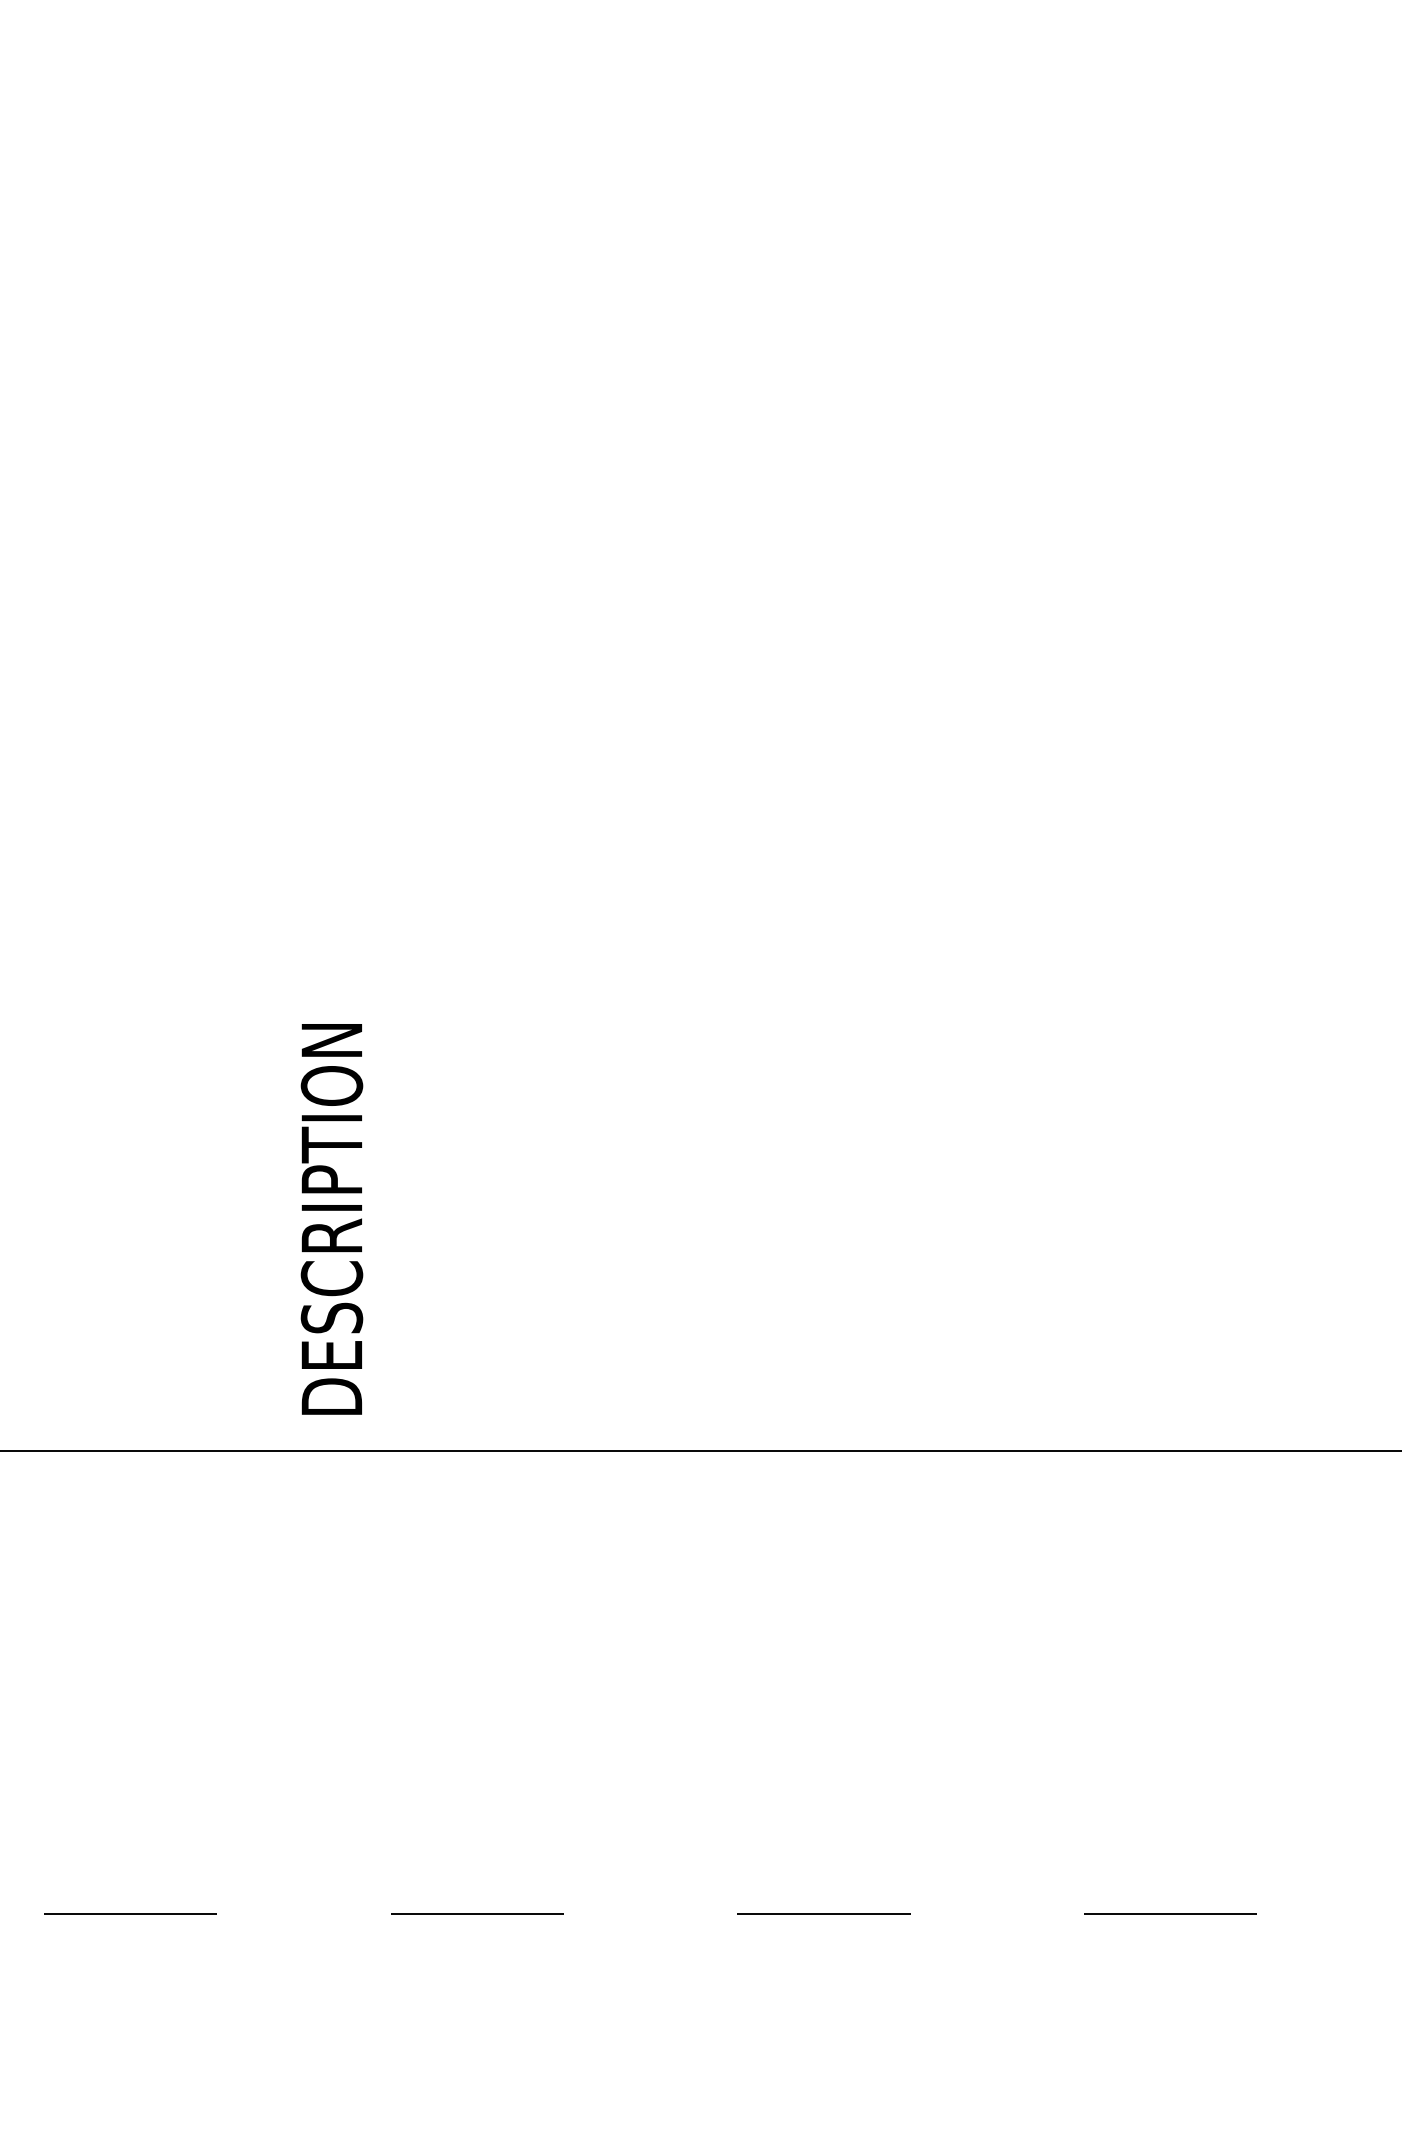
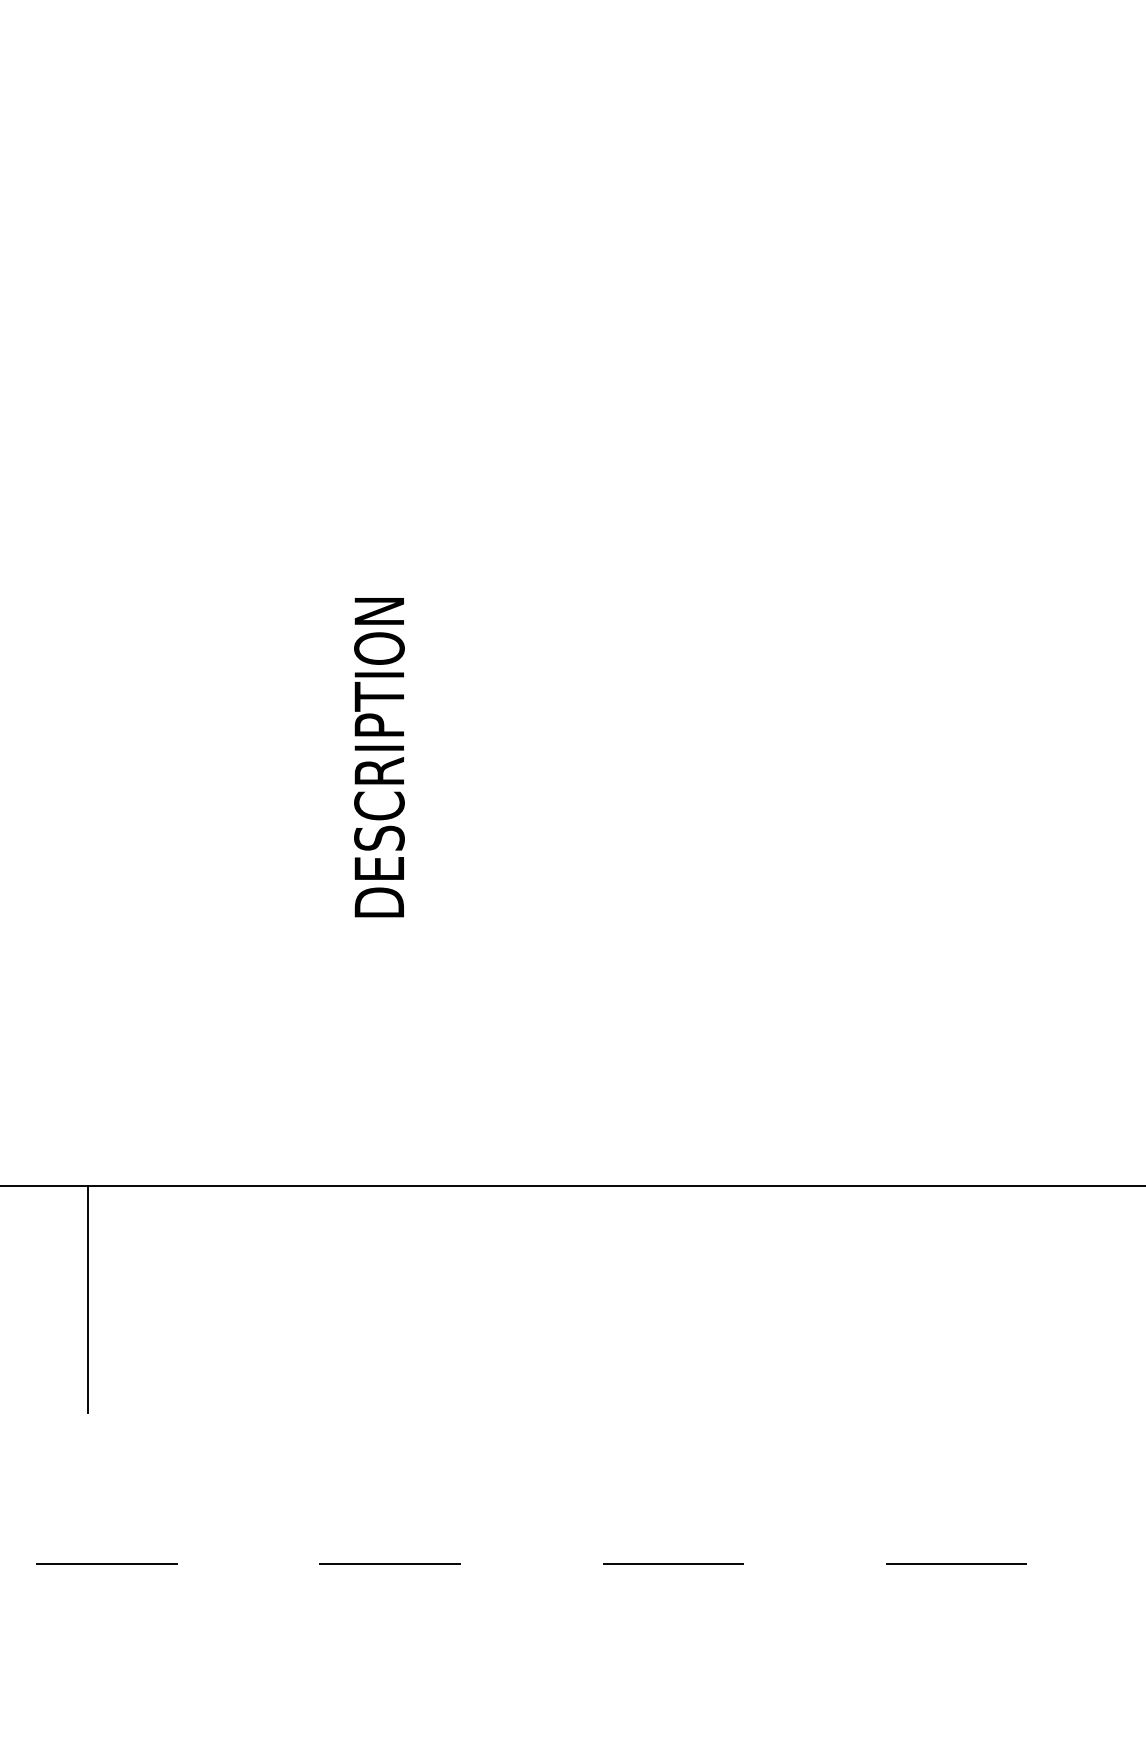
text: (332, 1219) -> (379, 757), moved
line: (106, 1588) -> (87, 1298), added

